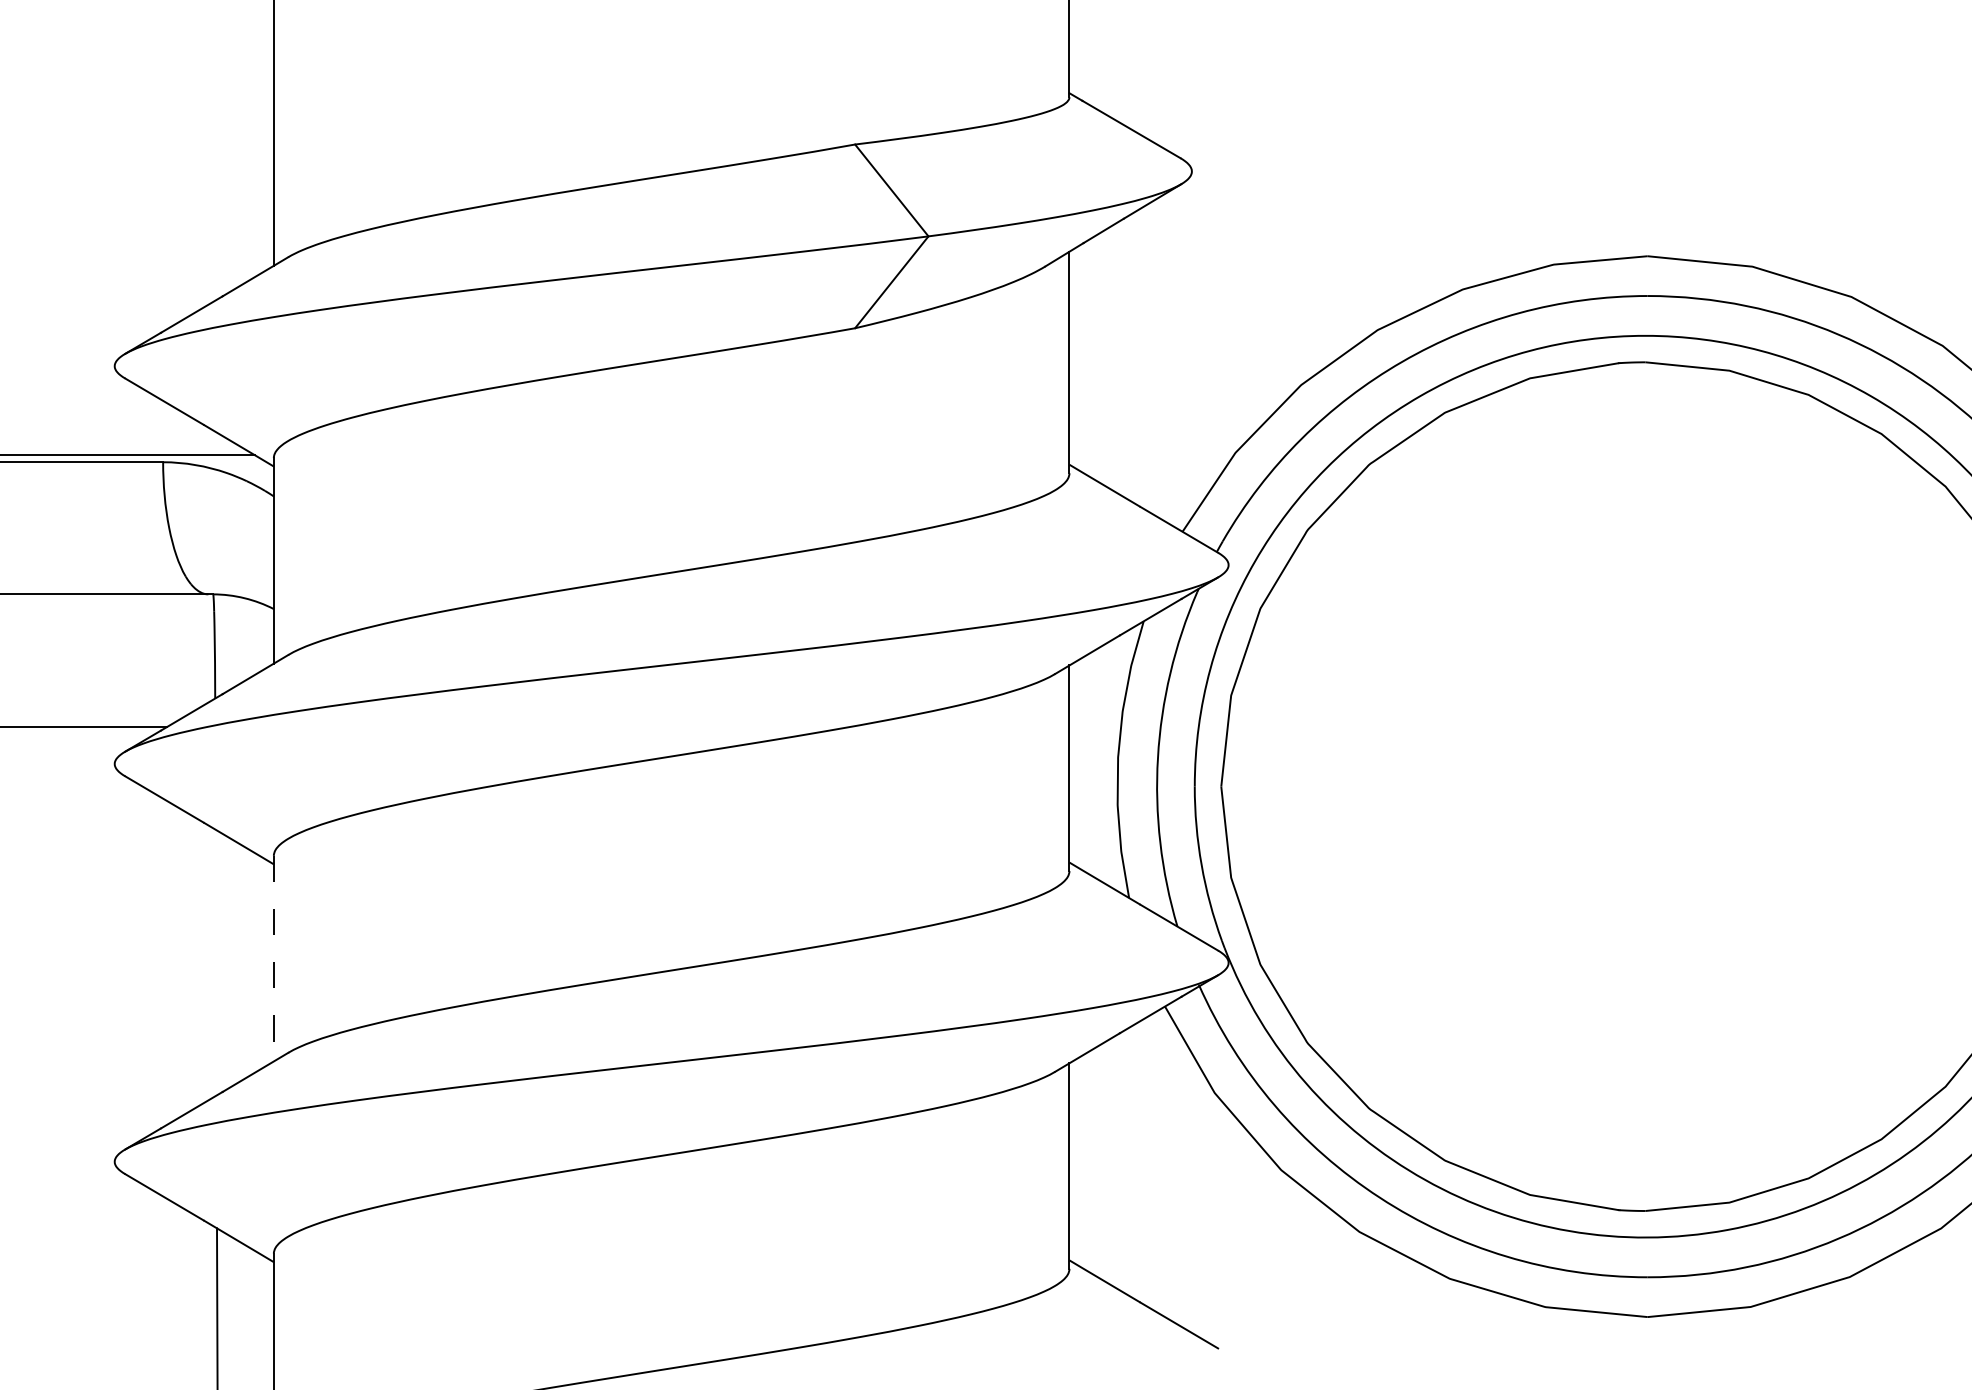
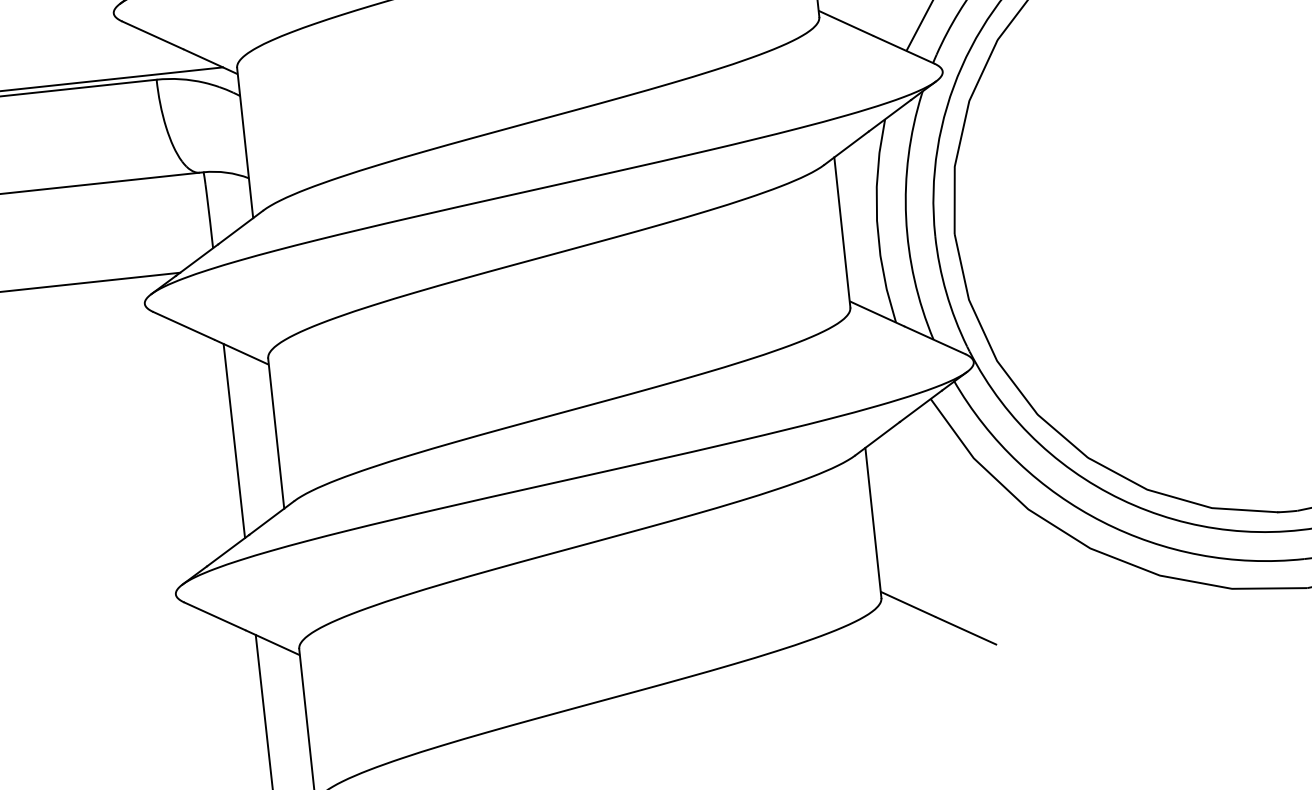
line: (273, 958) -> (275, 433), dashed -> solid
line: (215, 962) -> (233, 440), added

